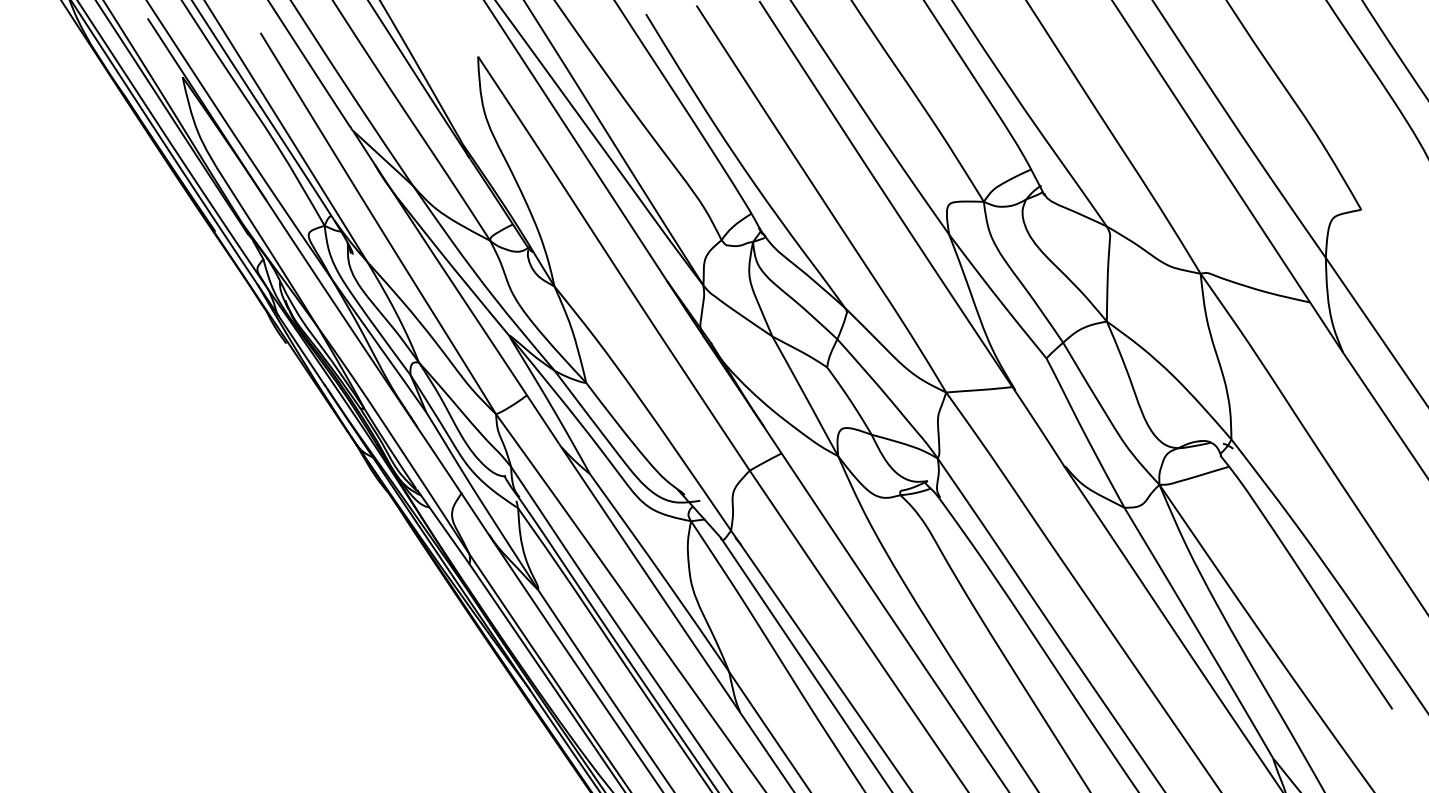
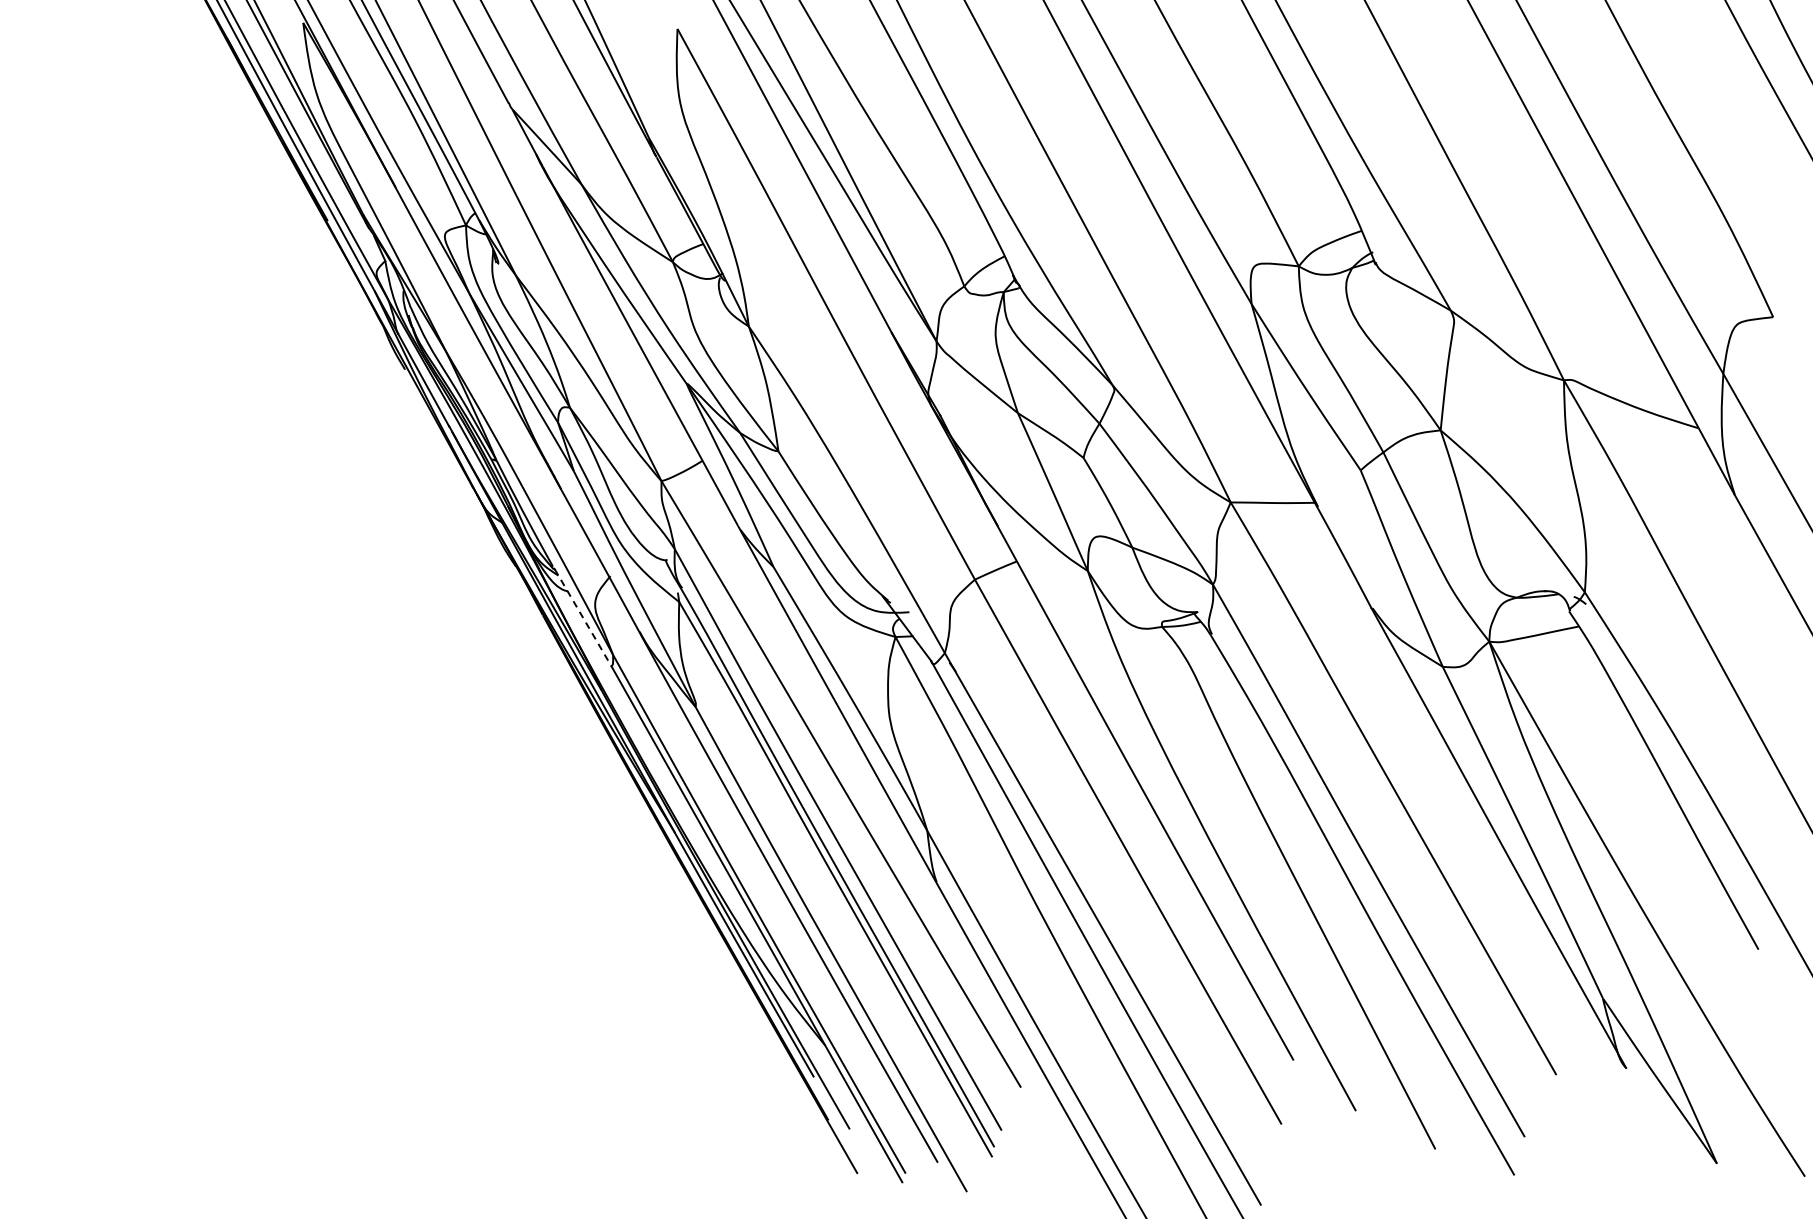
line: (443, 527) -> (583, 618), solid -> dashed

